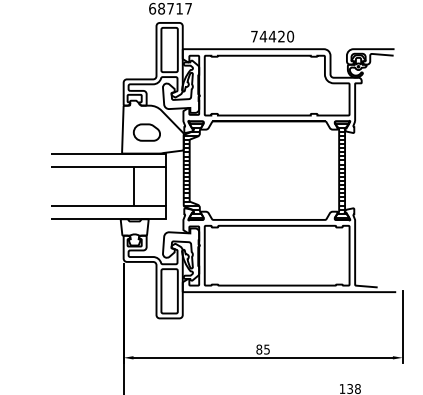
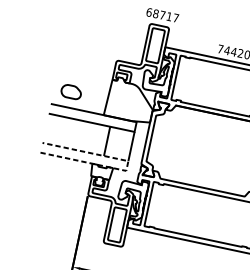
part: (146, 132) -> (71, 91), moved
hatch: (193, 170) -> (154, 139), removed
line: (166, 212) -> (127, 165), solid -> dashed

